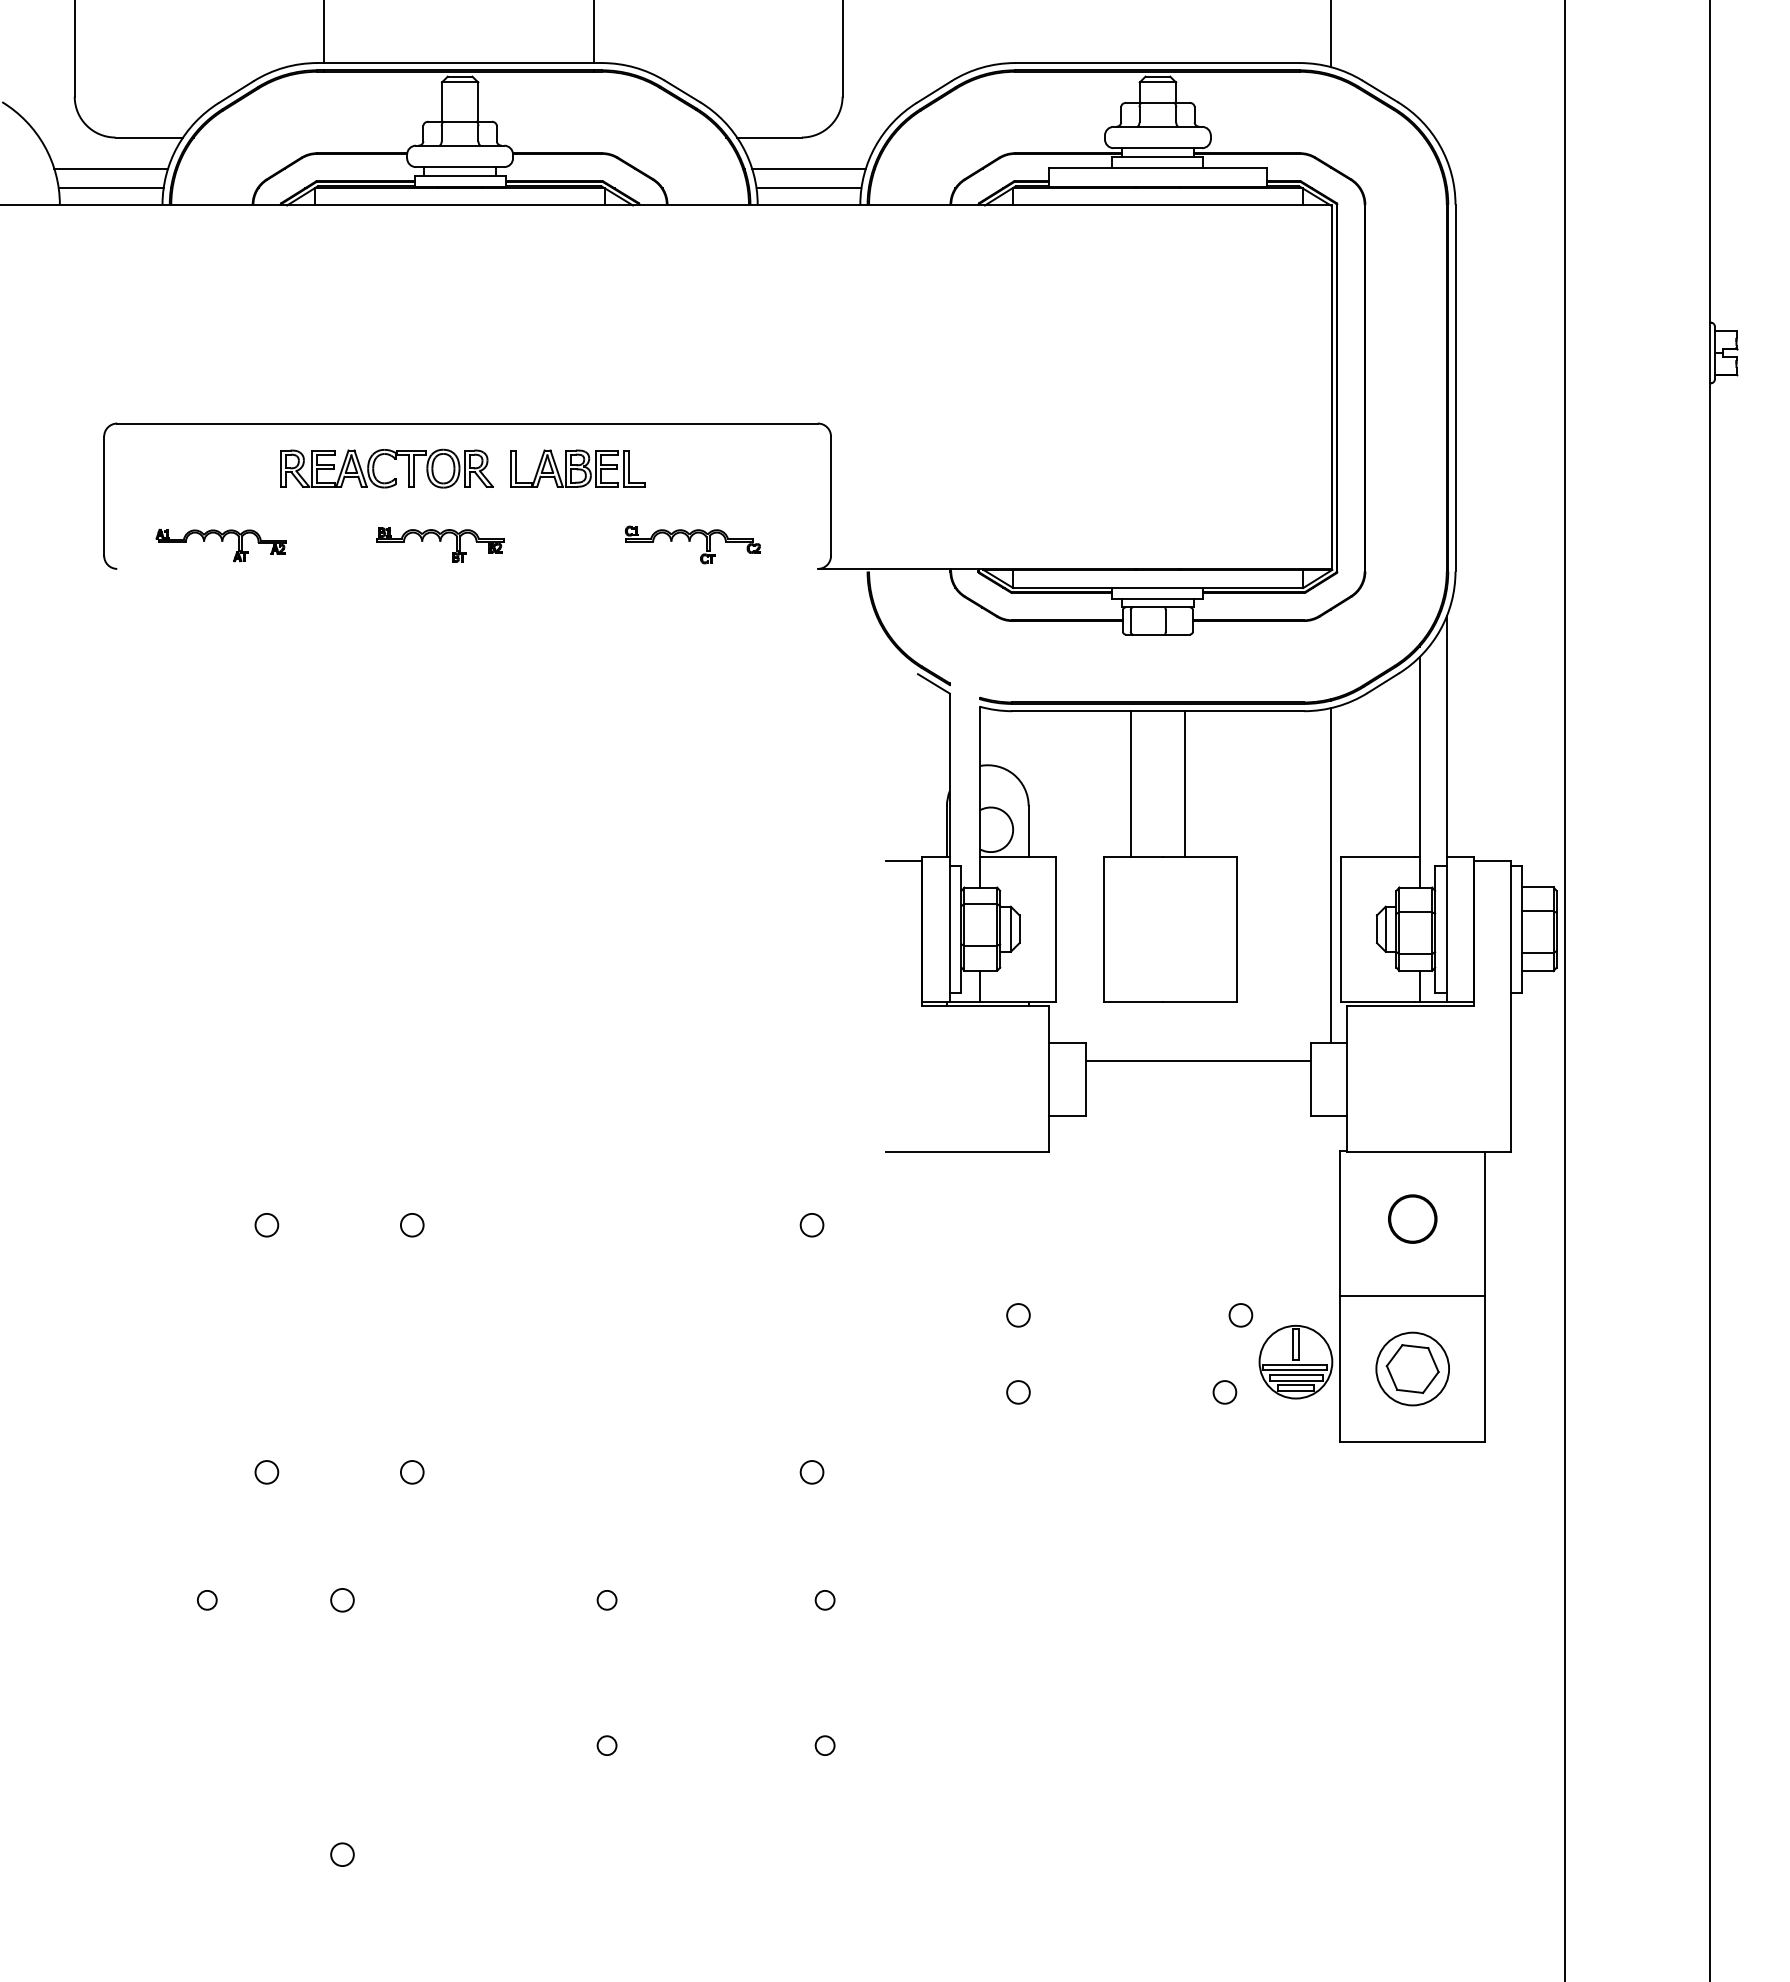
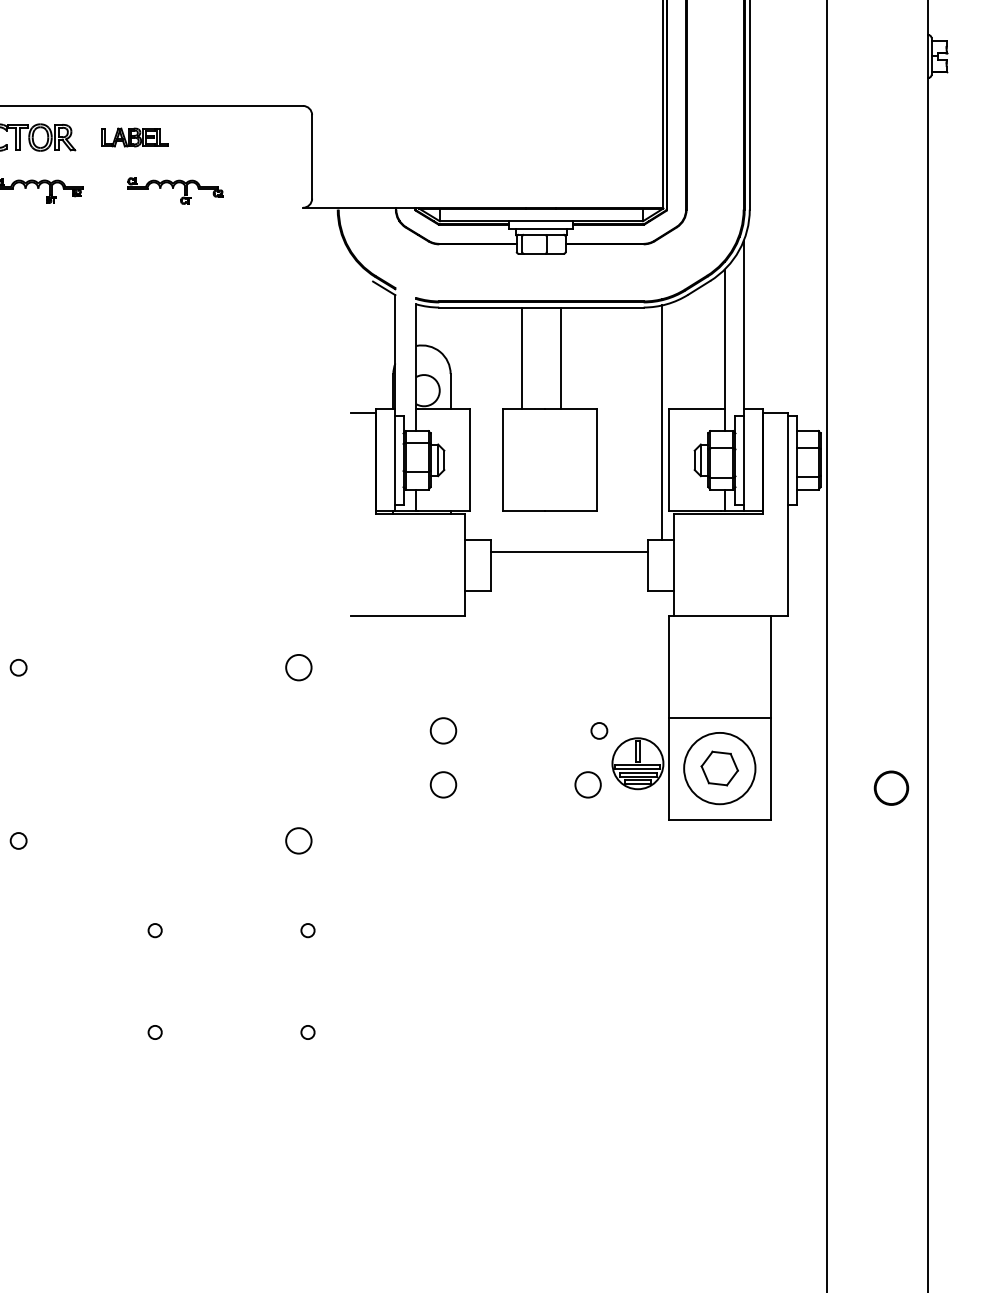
part: (577, 468) -> (134, 137), size x0.7
part: (692, 544) -> (175, 190), moved
circle: (1412, 1218) -> (891, 787), moved
circle: (811, 1225) -> (298, 667), size x1.6
circle: (1018, 1315) -> (443, 731), size x1.6
circle: (1412, 1368) -> (719, 768), size x1.4
circle: (1018, 1392) -> (443, 784), size x1.6
circle: (1224, 1392) -> (587, 784), size x1.6
circle: (811, 1472) -> (298, 841), size x1.6

